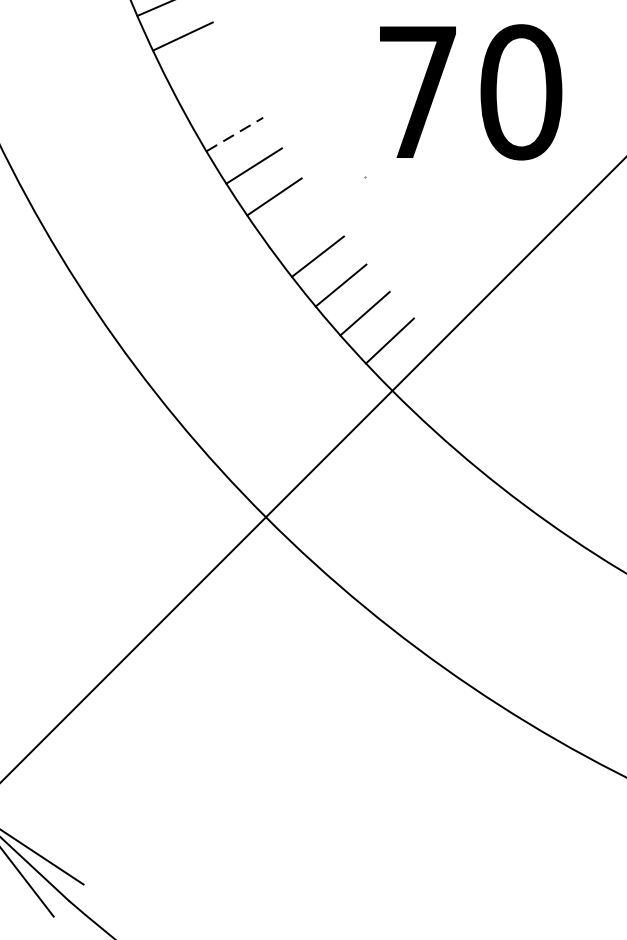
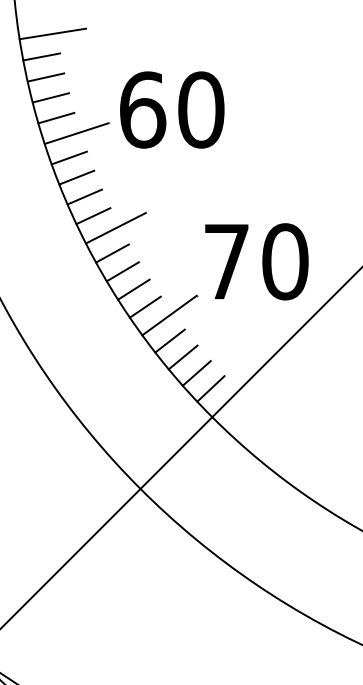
line: (221, 56) -> (115, 227), added
text: (470, 91) -> (256, 261), moved
line: (216, 102) -> (112, 253), added
line: (234, 134) -> (122, 271), dashed -> solid
line: (316, 211) -> (169, 315), added

